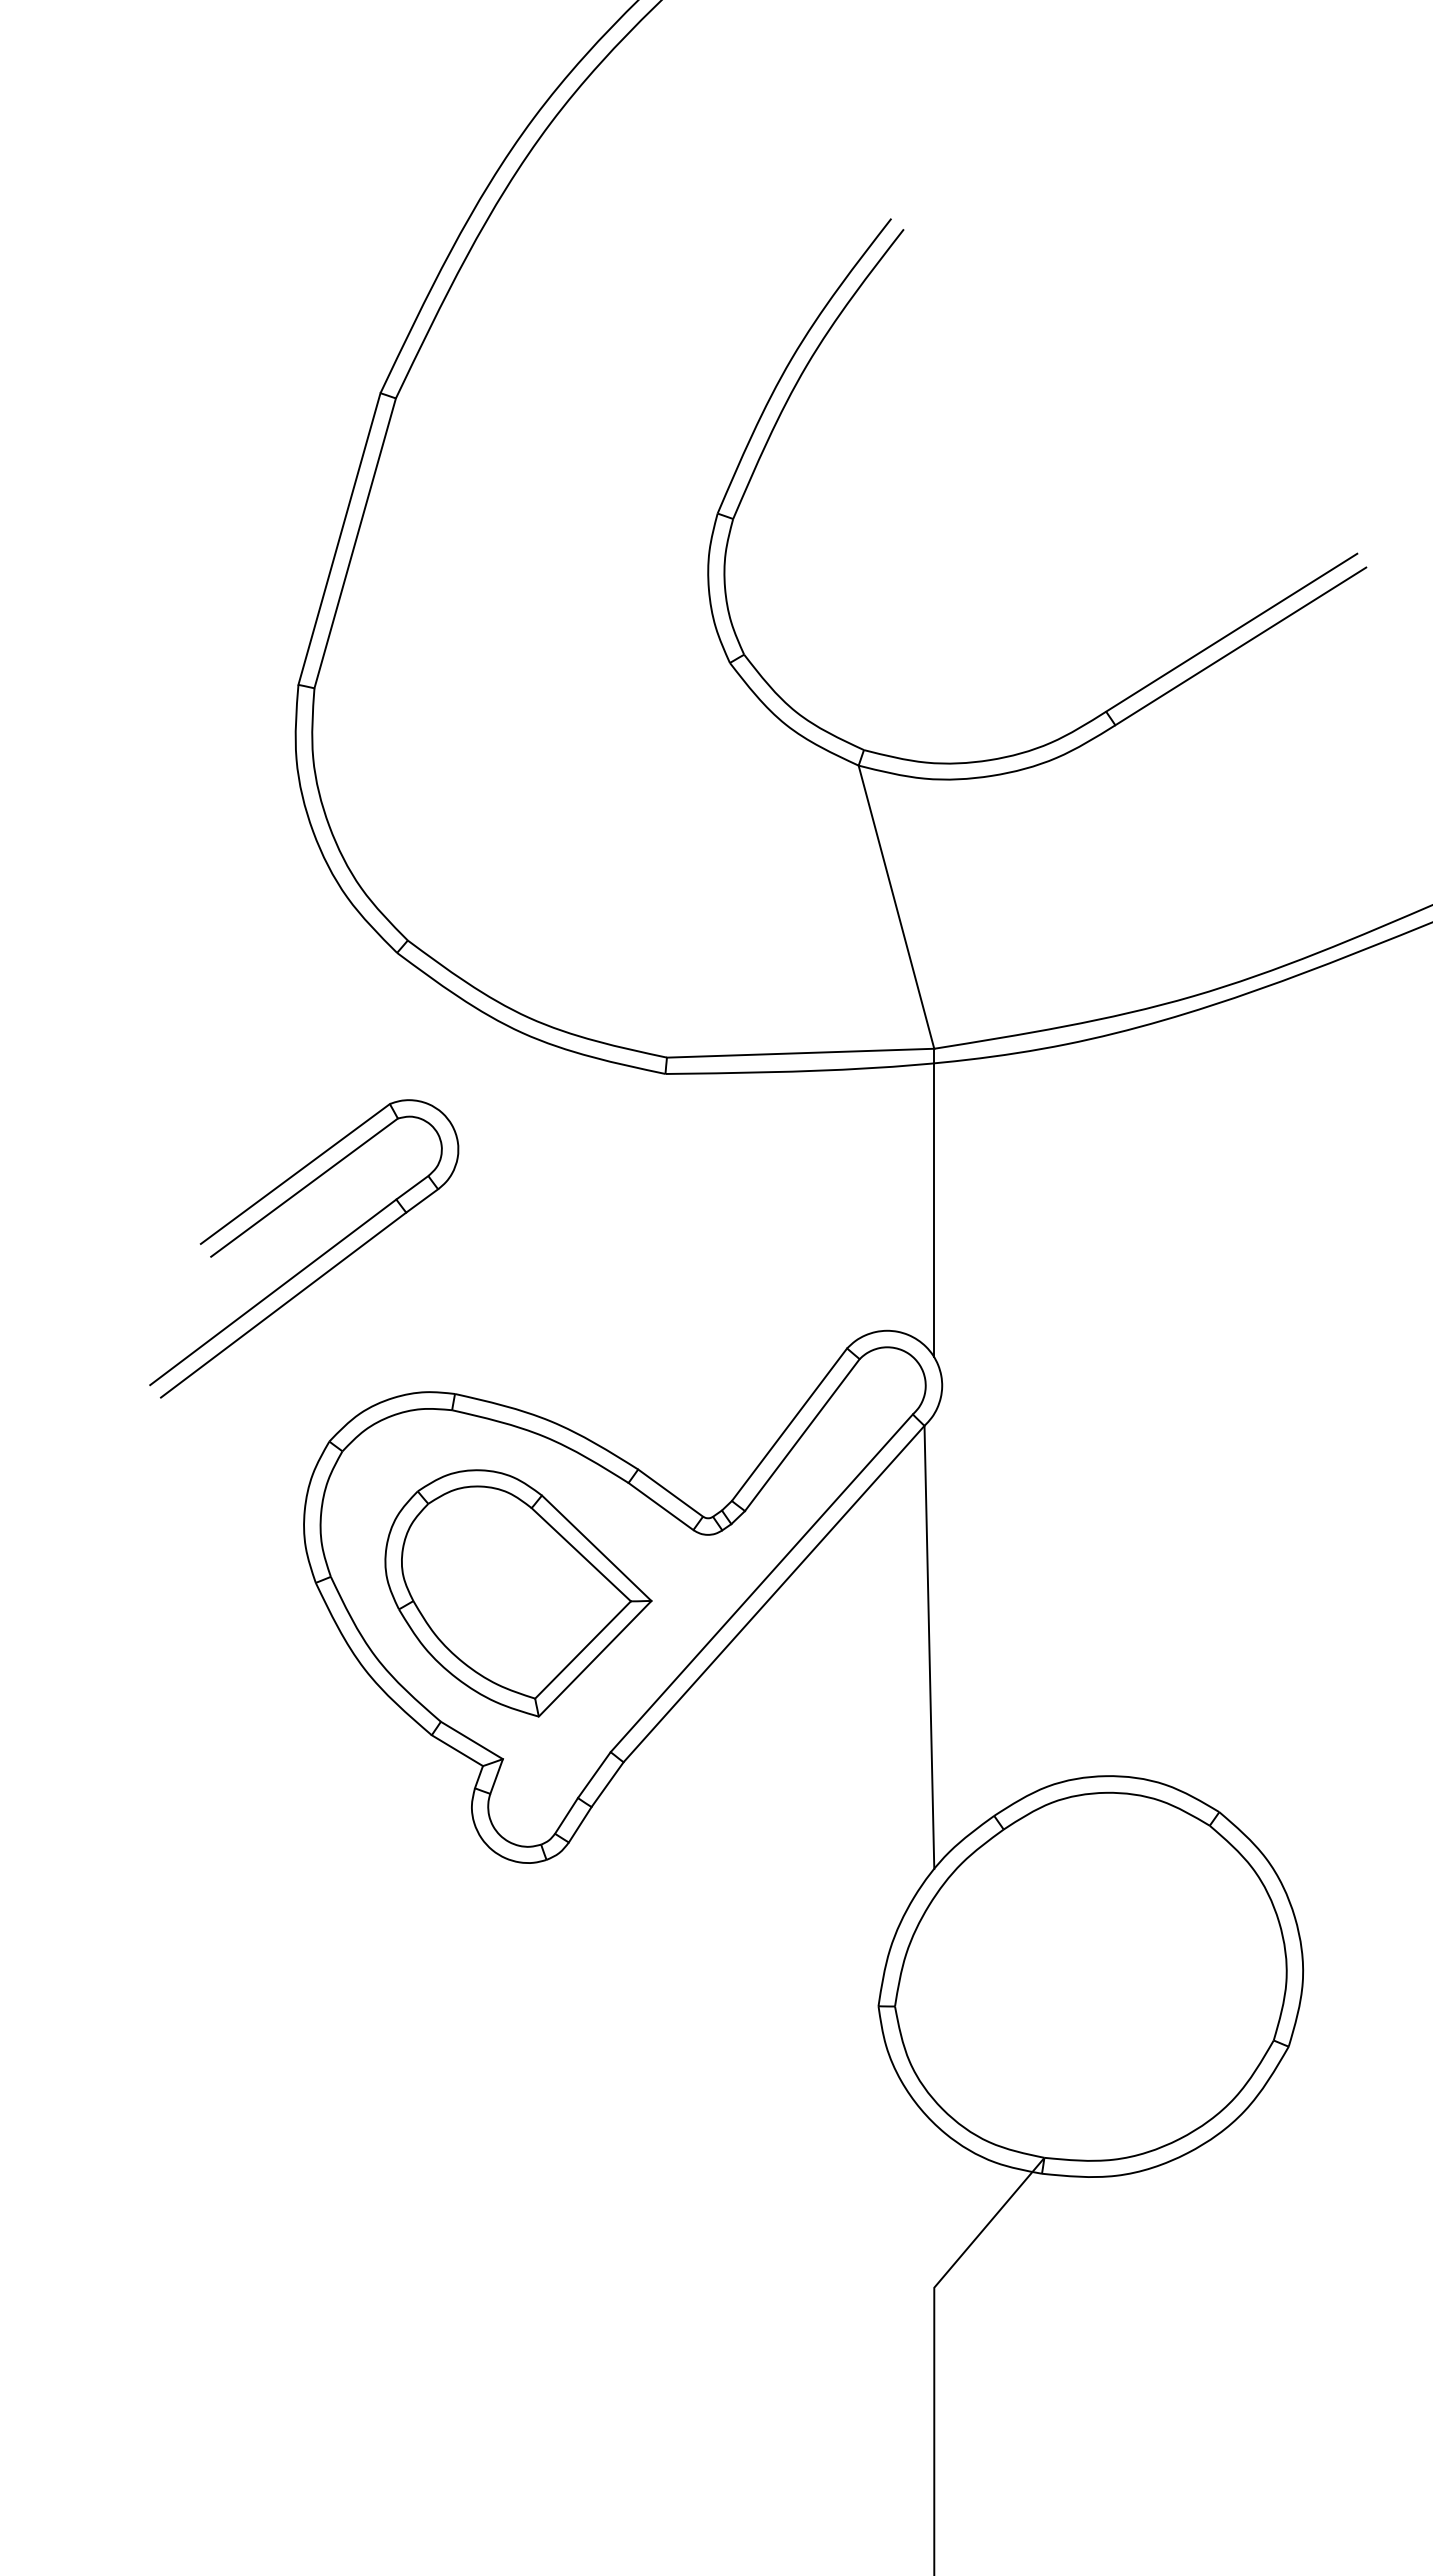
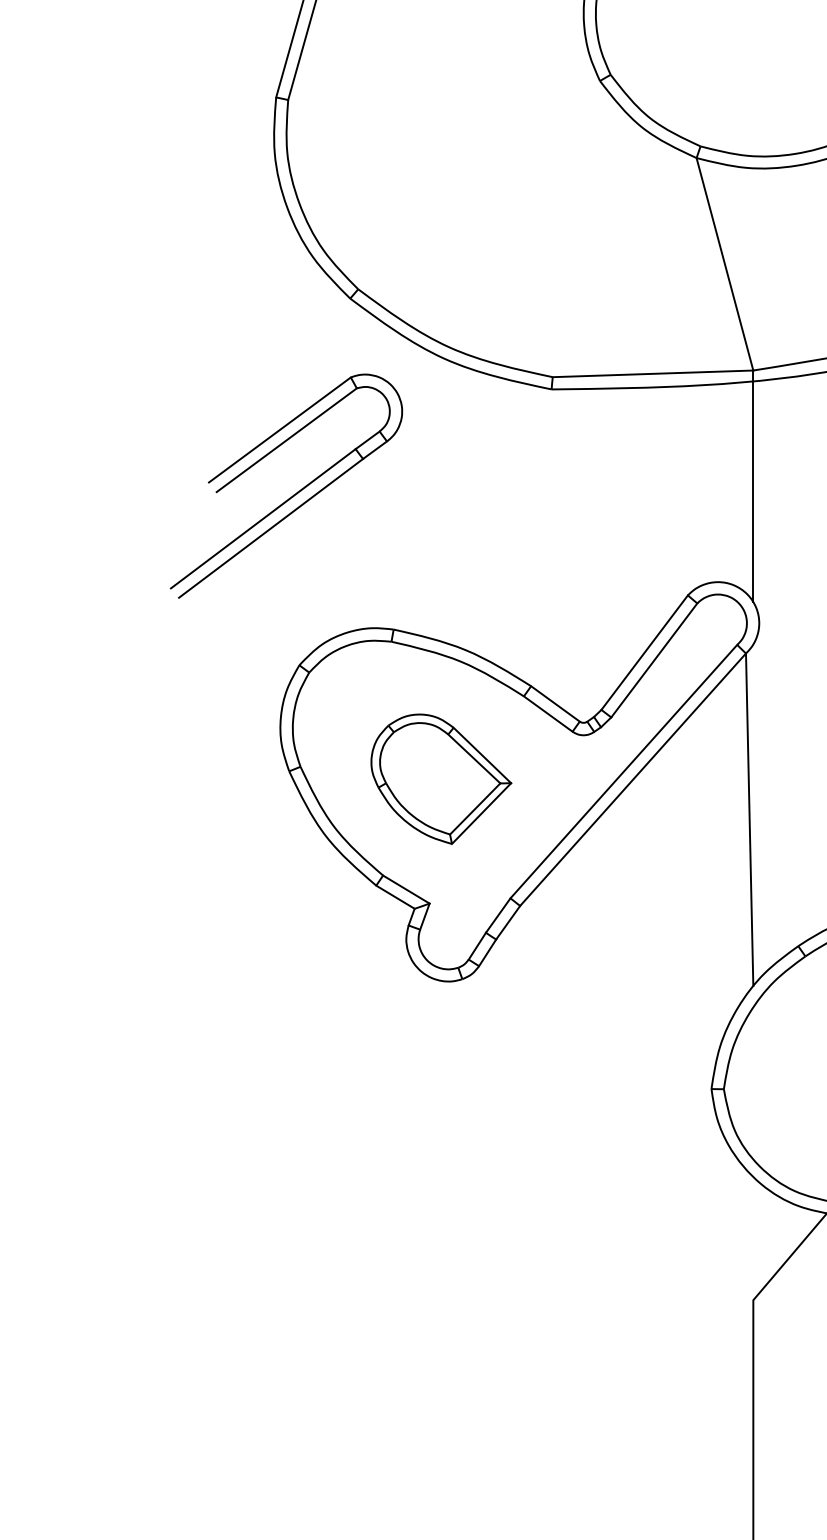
part: (313, 1260) -> (293, 494), moved
part: (518, 1593) -> (441, 779), size x0.7

